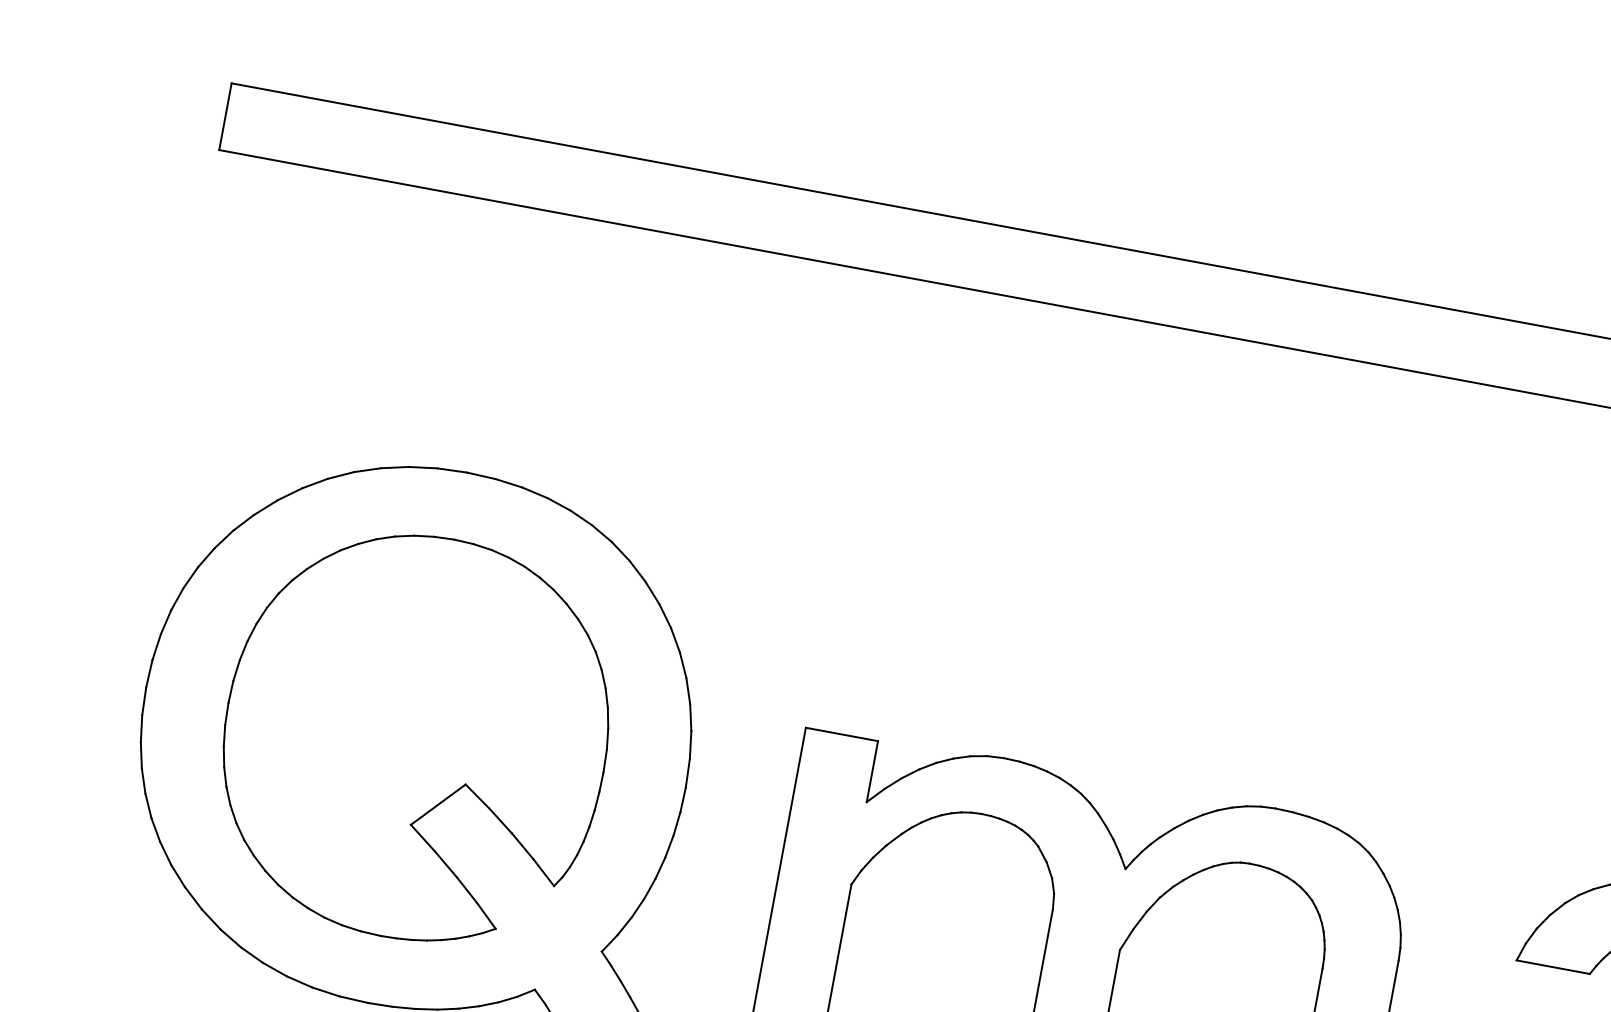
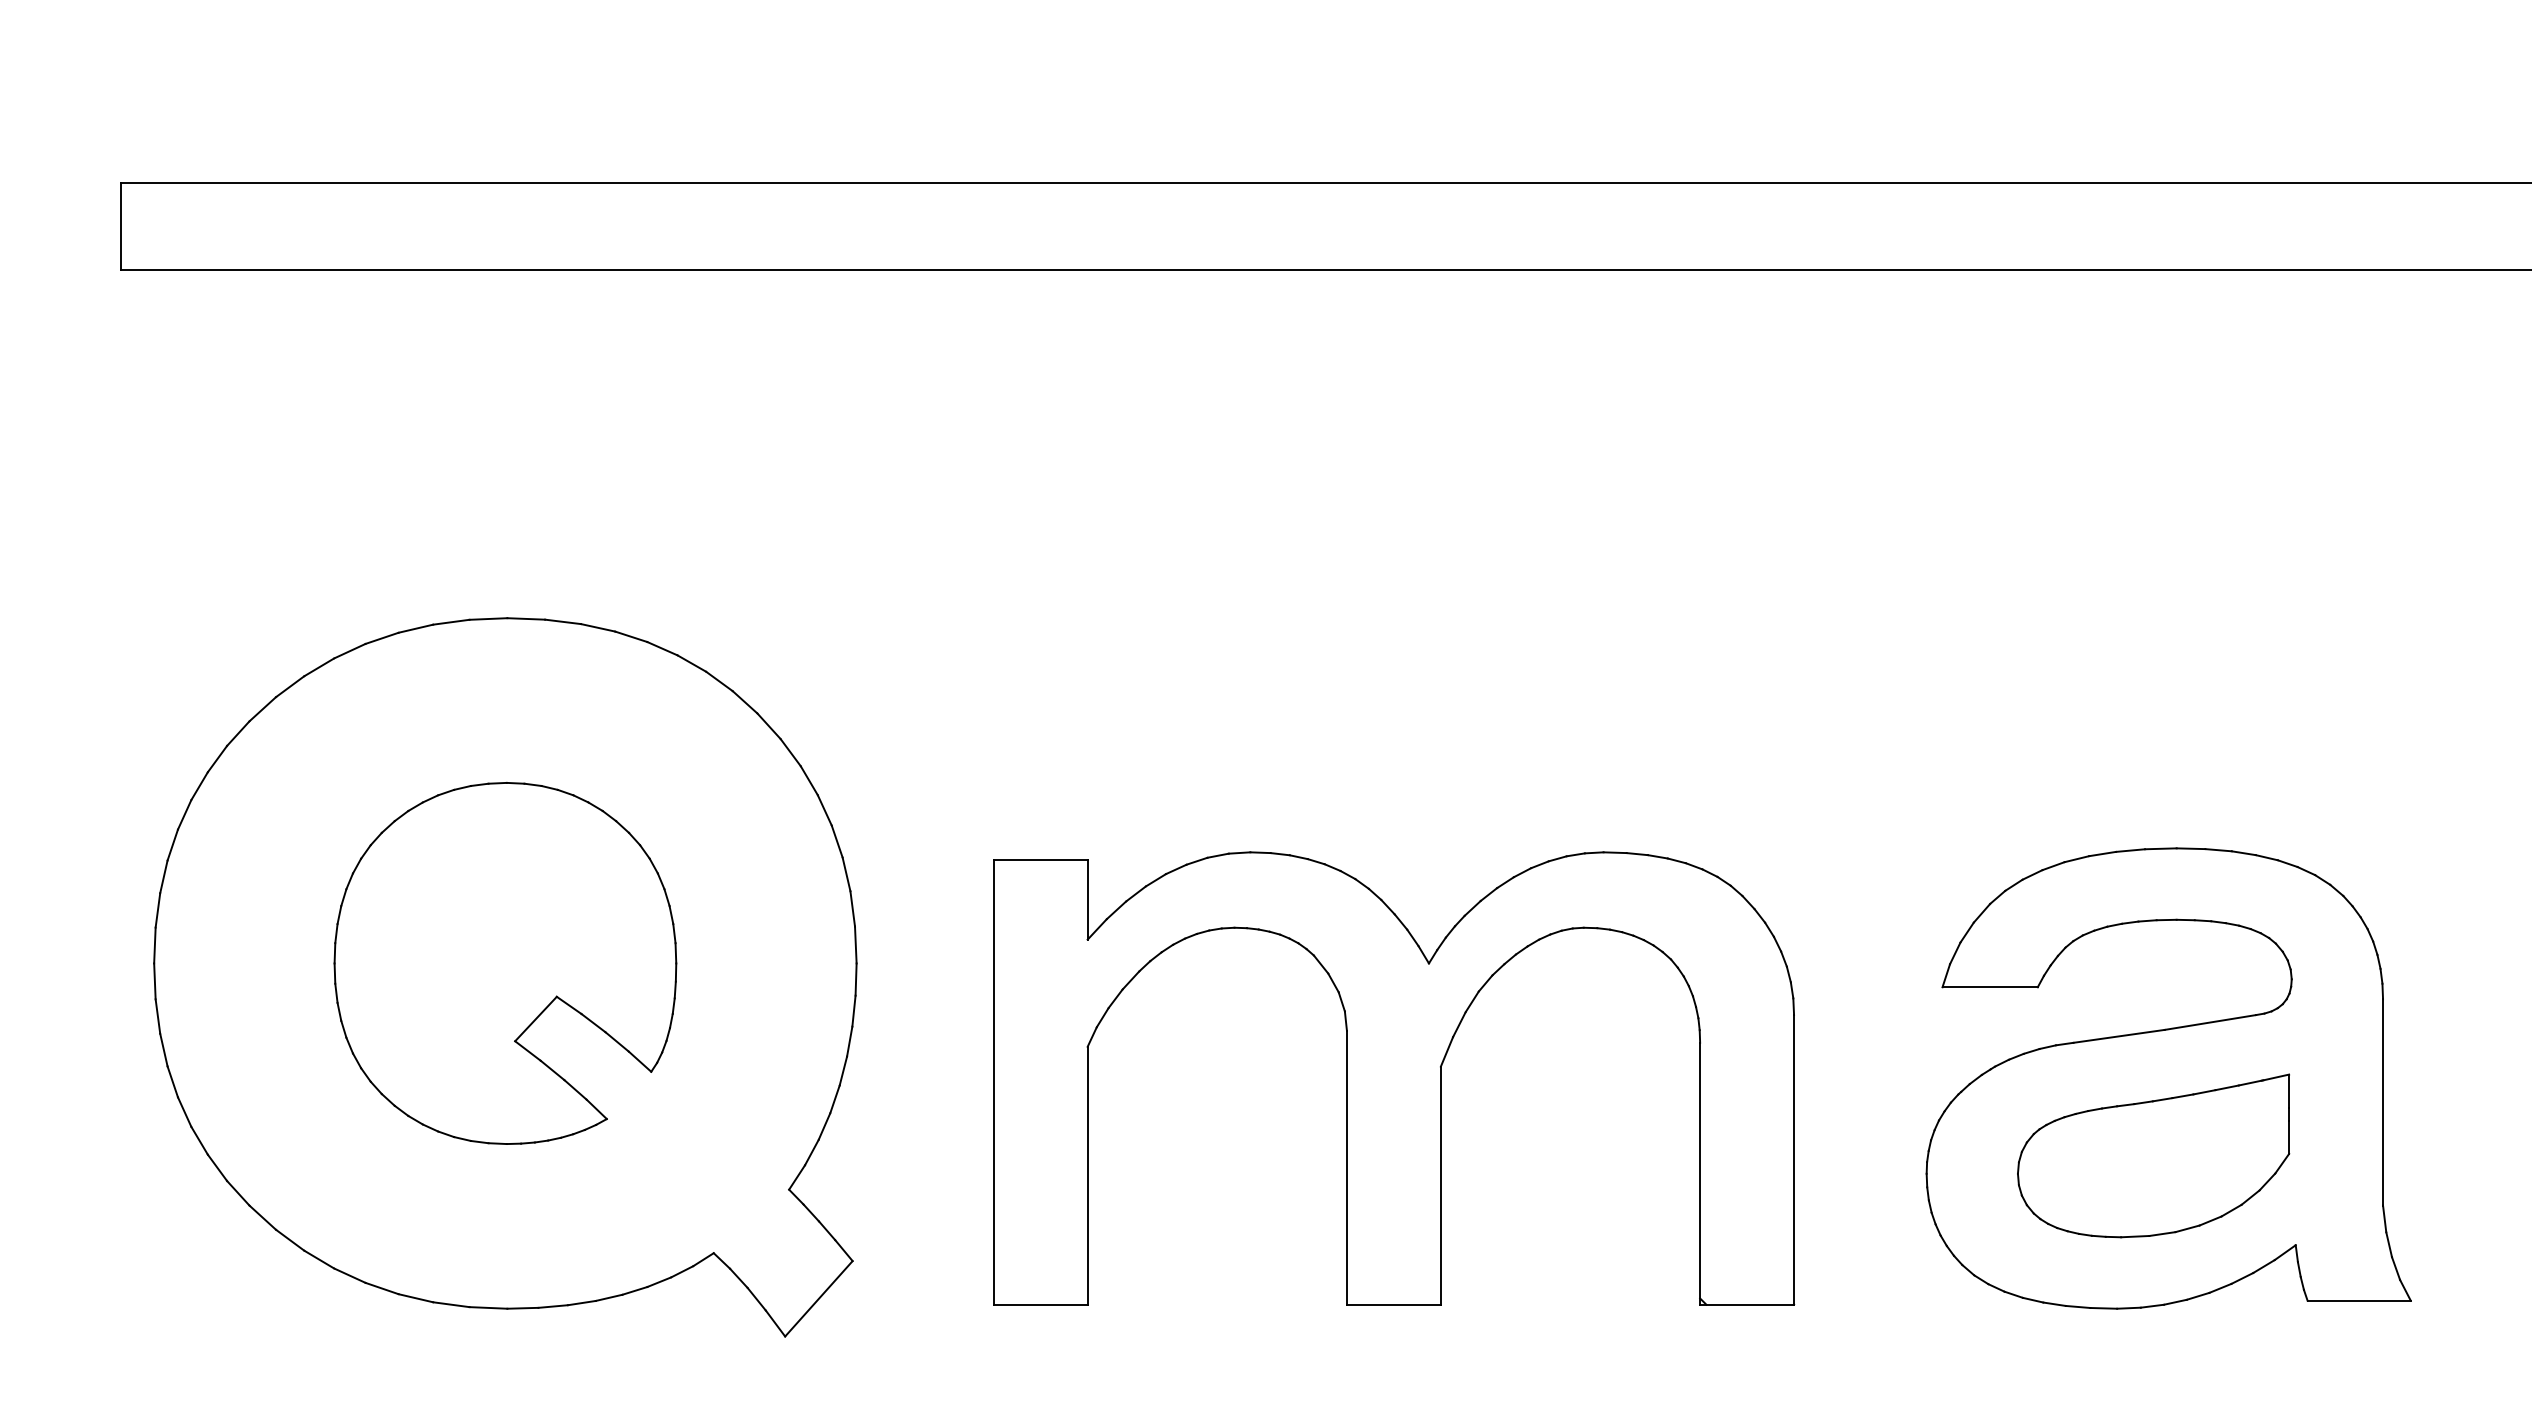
part: (416, 737) -> (505, 963), size x0.7

